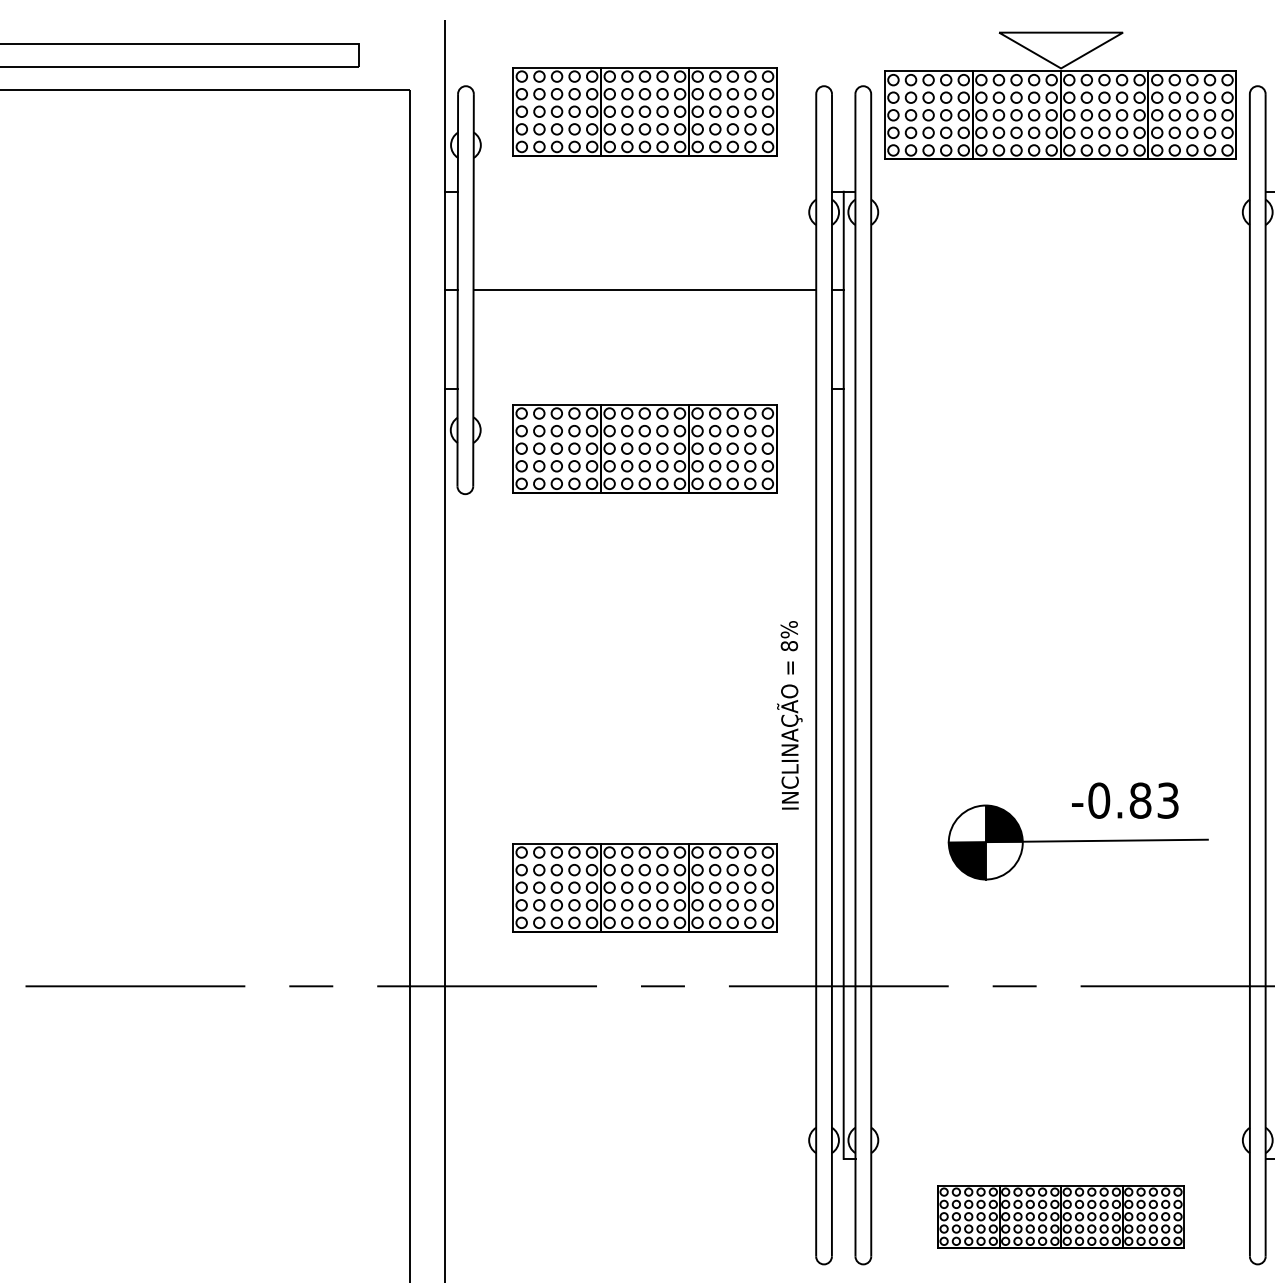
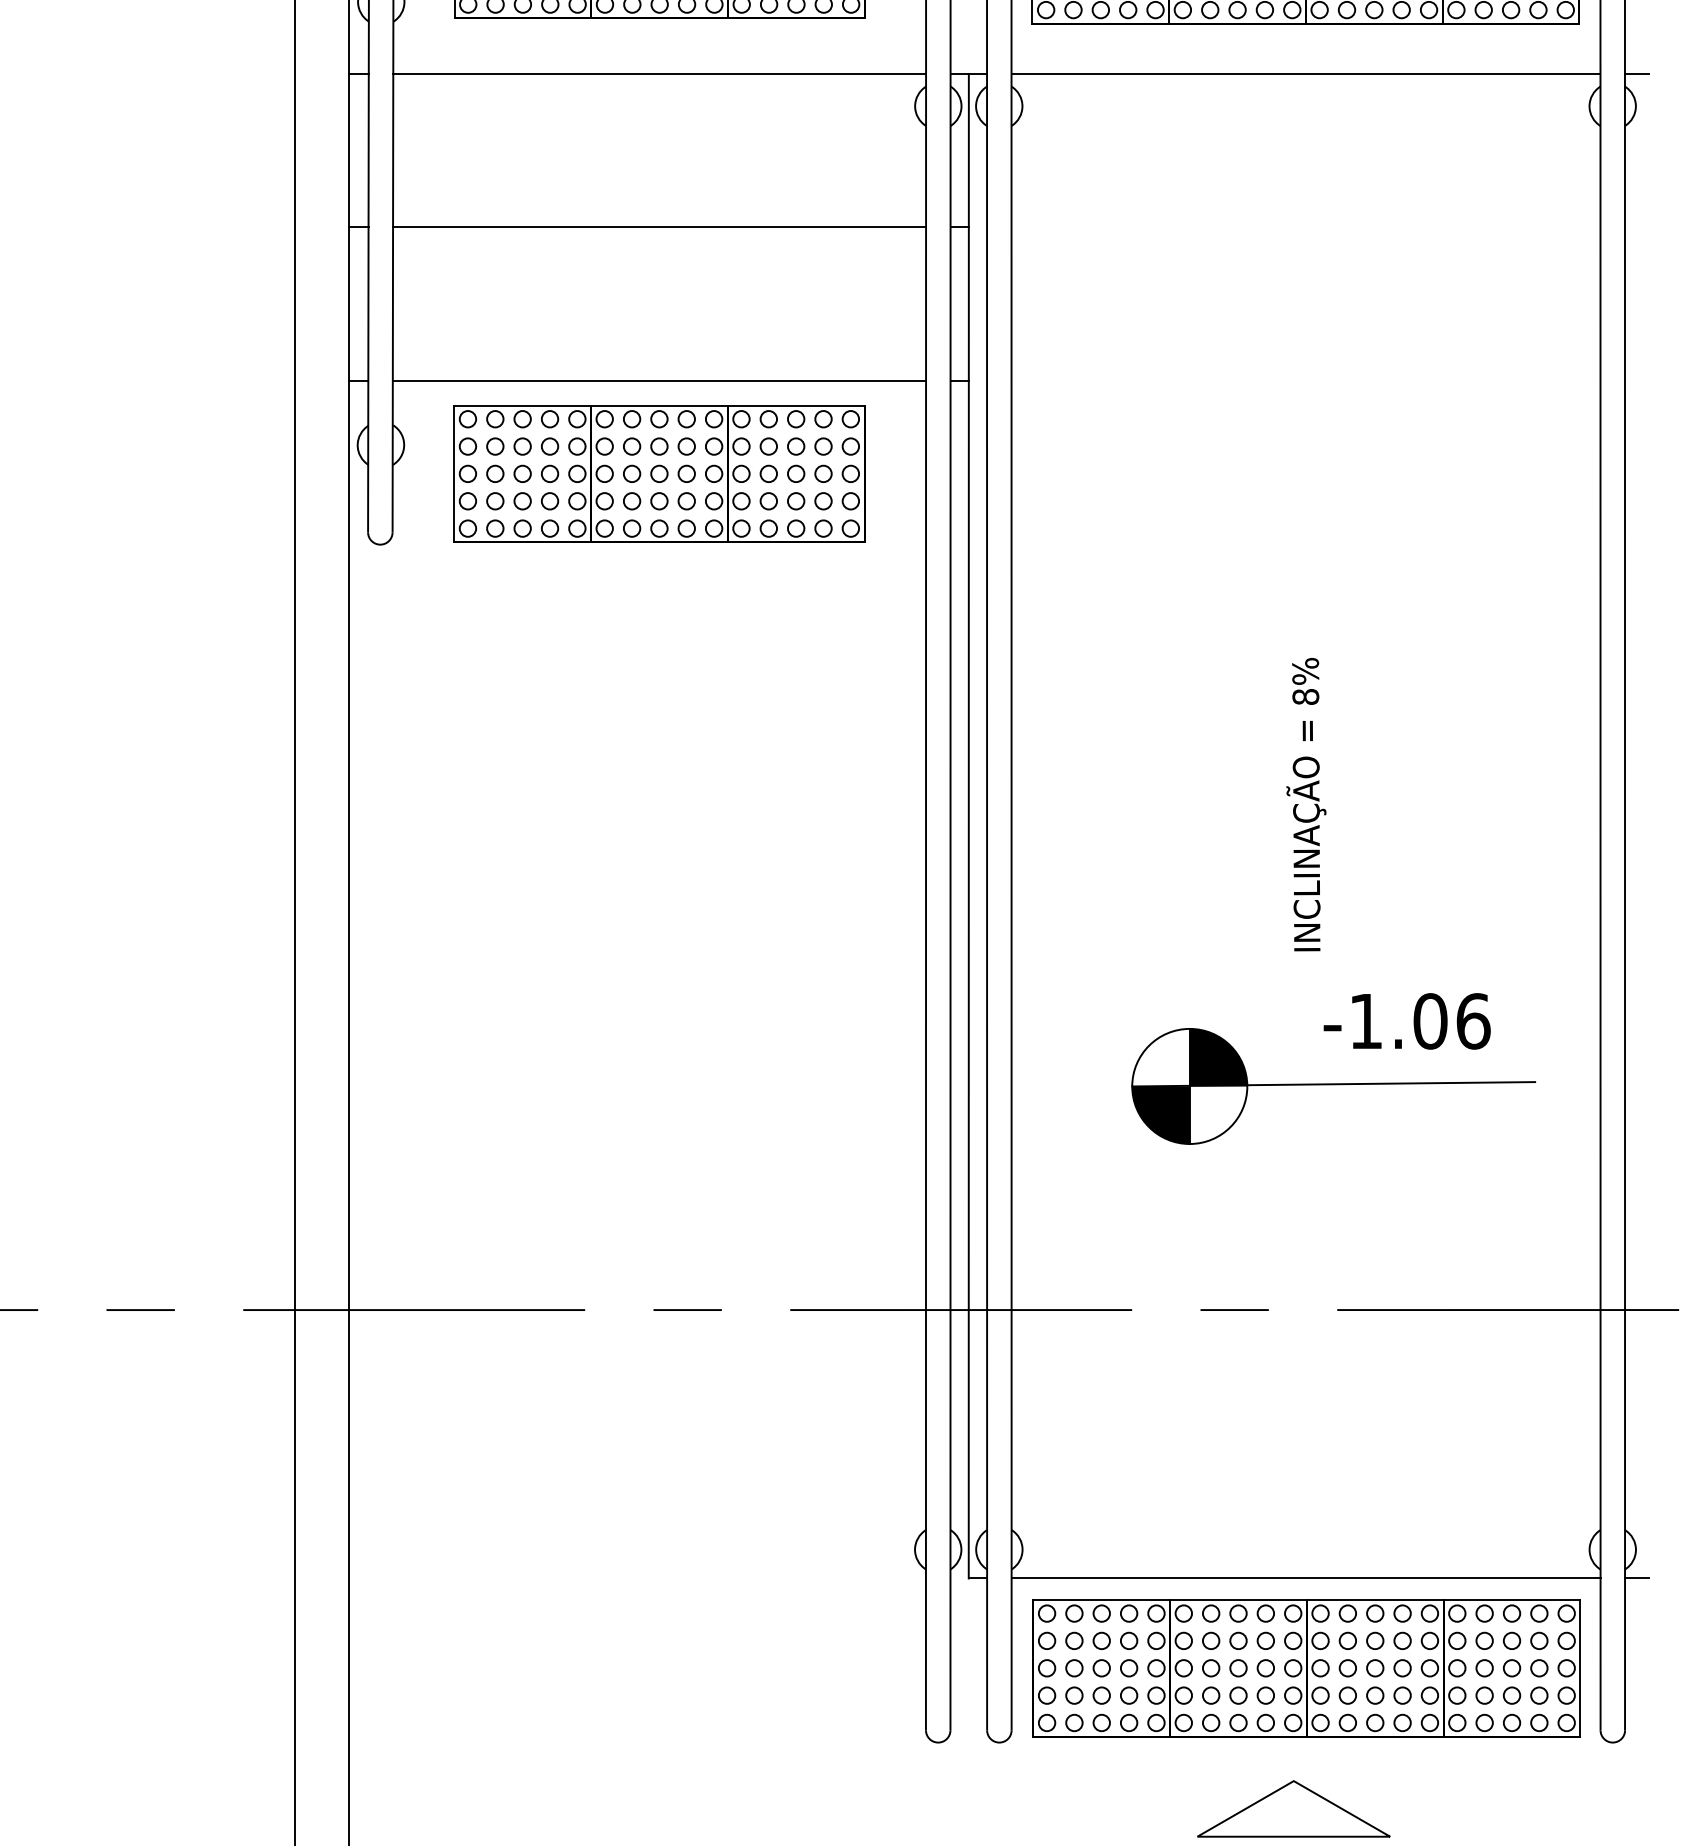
line: (644, 191) -> (658, 73), added
line: (1060, 191) -> (1305, 73), added
line: (644, 388) -> (658, 380), added
text: (789, 715) -> (1305, 804), moved
text: (1133, 800) -> (1419, 1021), -0.83 -> -1.06
part: (644, 887) -> (658, 1156), removed
line: (1060, 1158) -> (1305, 1577), added
part: (1060, 1216) -> (1305, 1668), size x1.43

